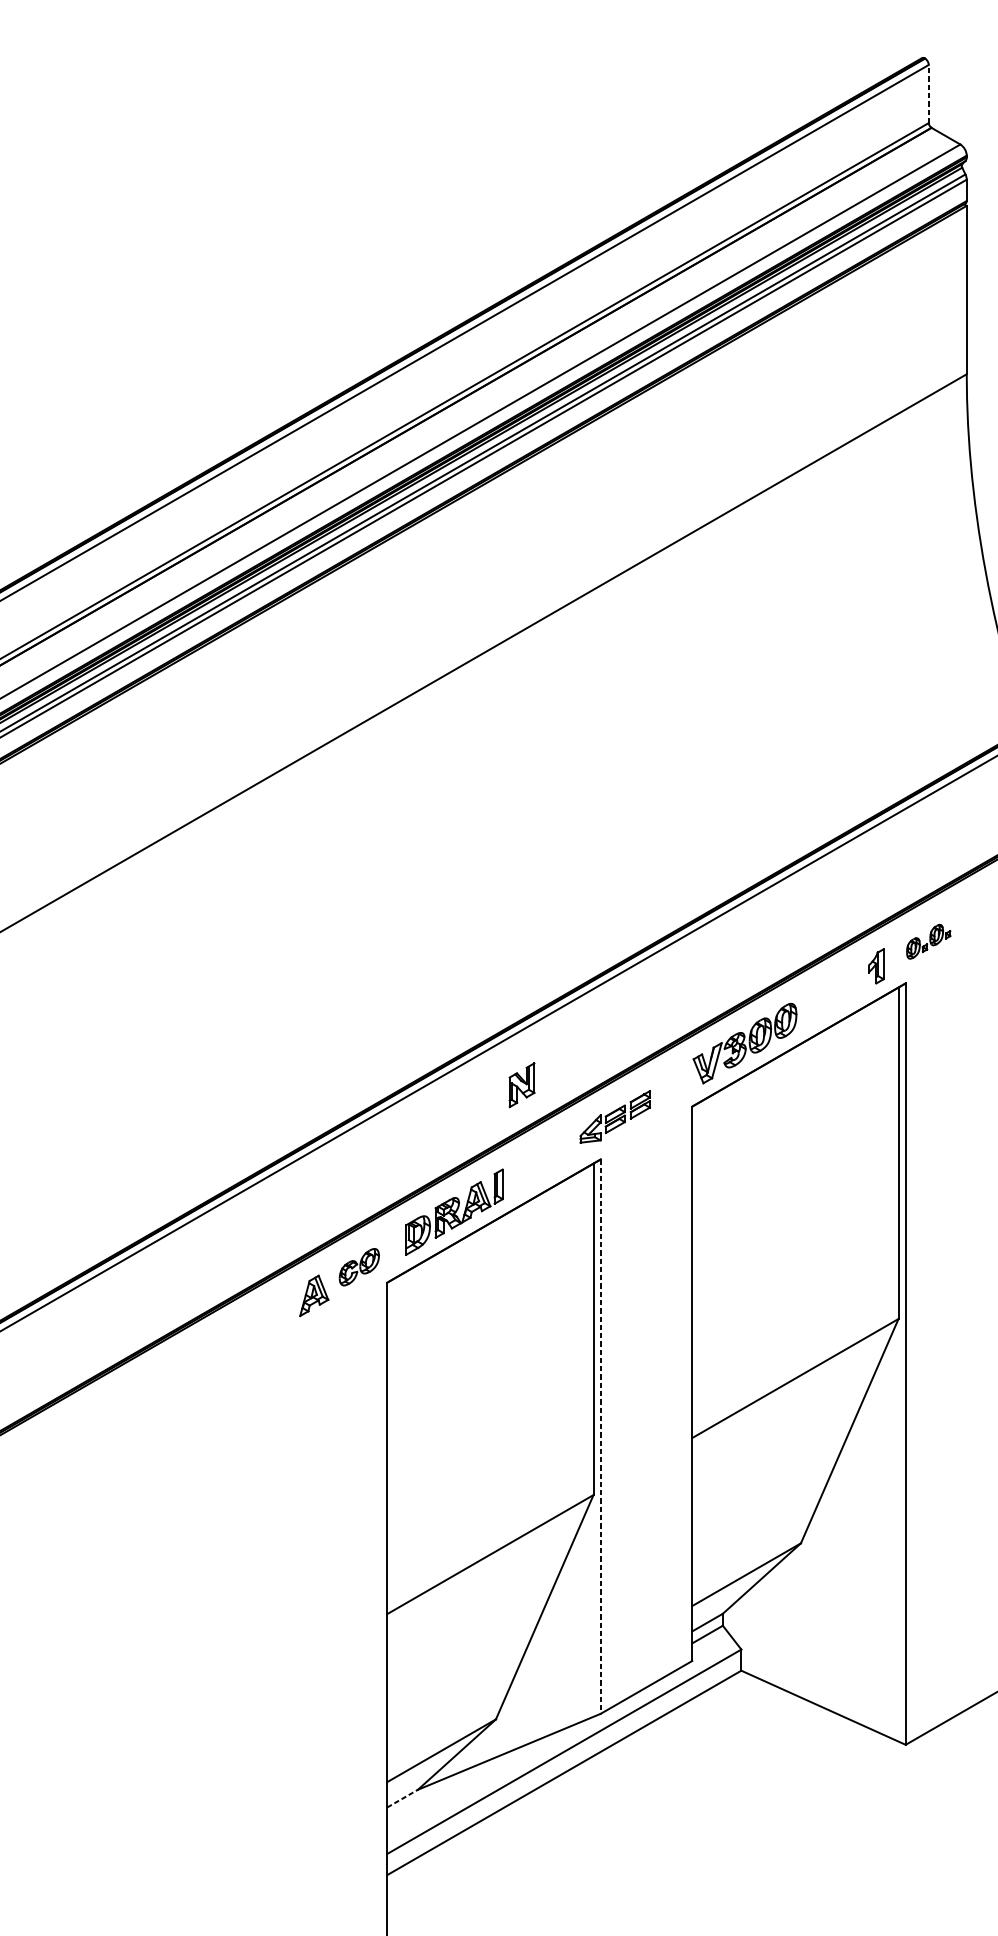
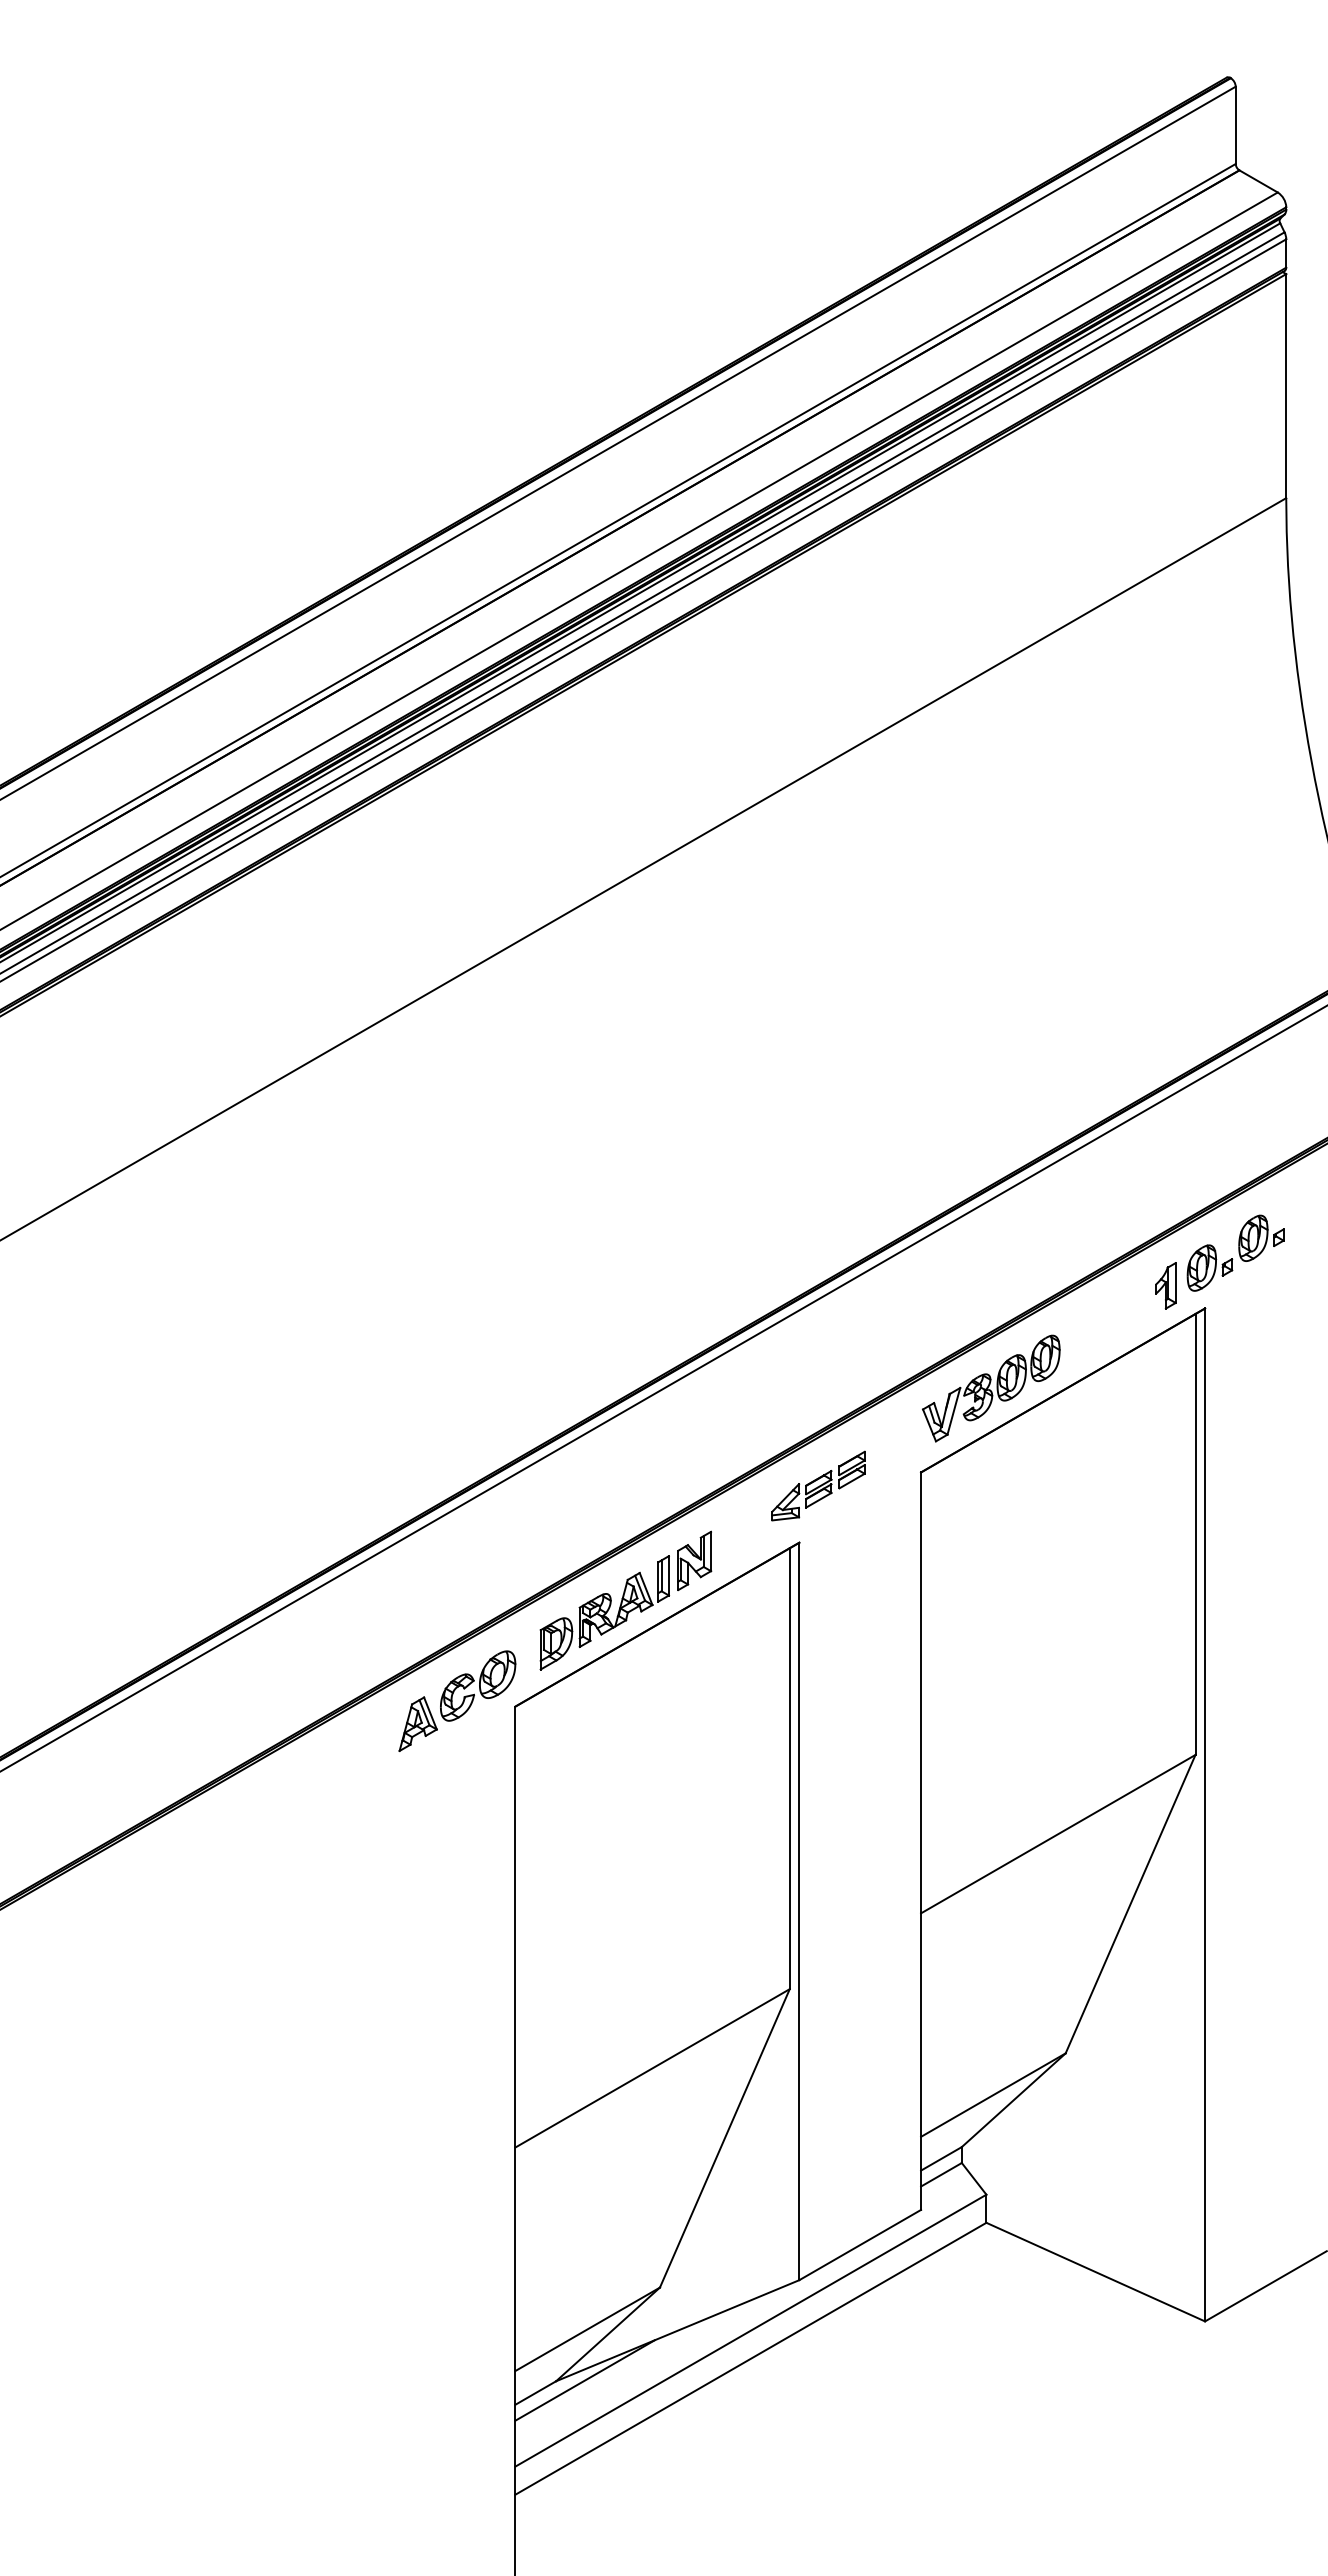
line: (928, 94) -> (1235, 125), dashed -> solid
part: (928, 941) -> (1235, 1252), size x1.67
part: (521, 1084) -> (694, 1560), moved
part: (359, 1266) -> (478, 1685), size x1.43
line: (600, 1436) -> (799, 1911), dashed -> solid
line: (439, 1789) -> (584, 2380), added
line: (402, 1799) -> (535, 2393), dashed -> solid

